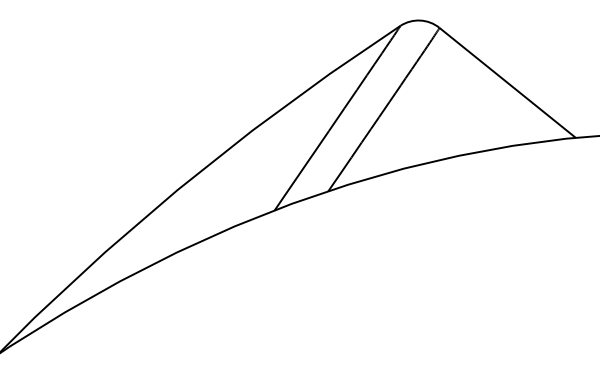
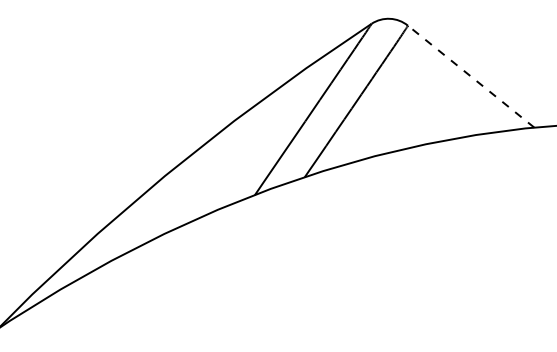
line: (507, 82) -> (470, 76), solid -> dashed

